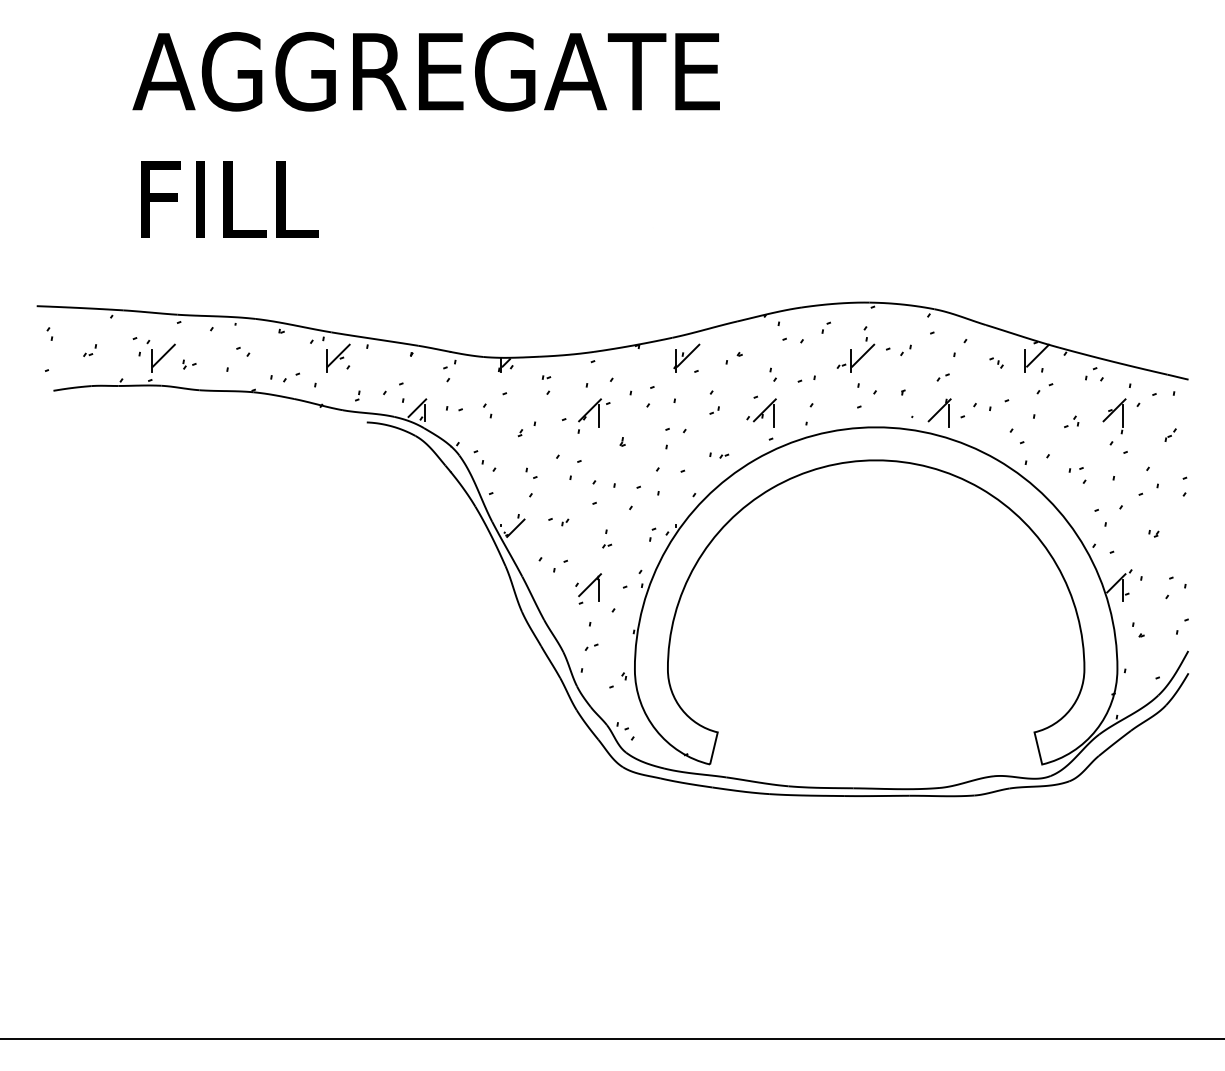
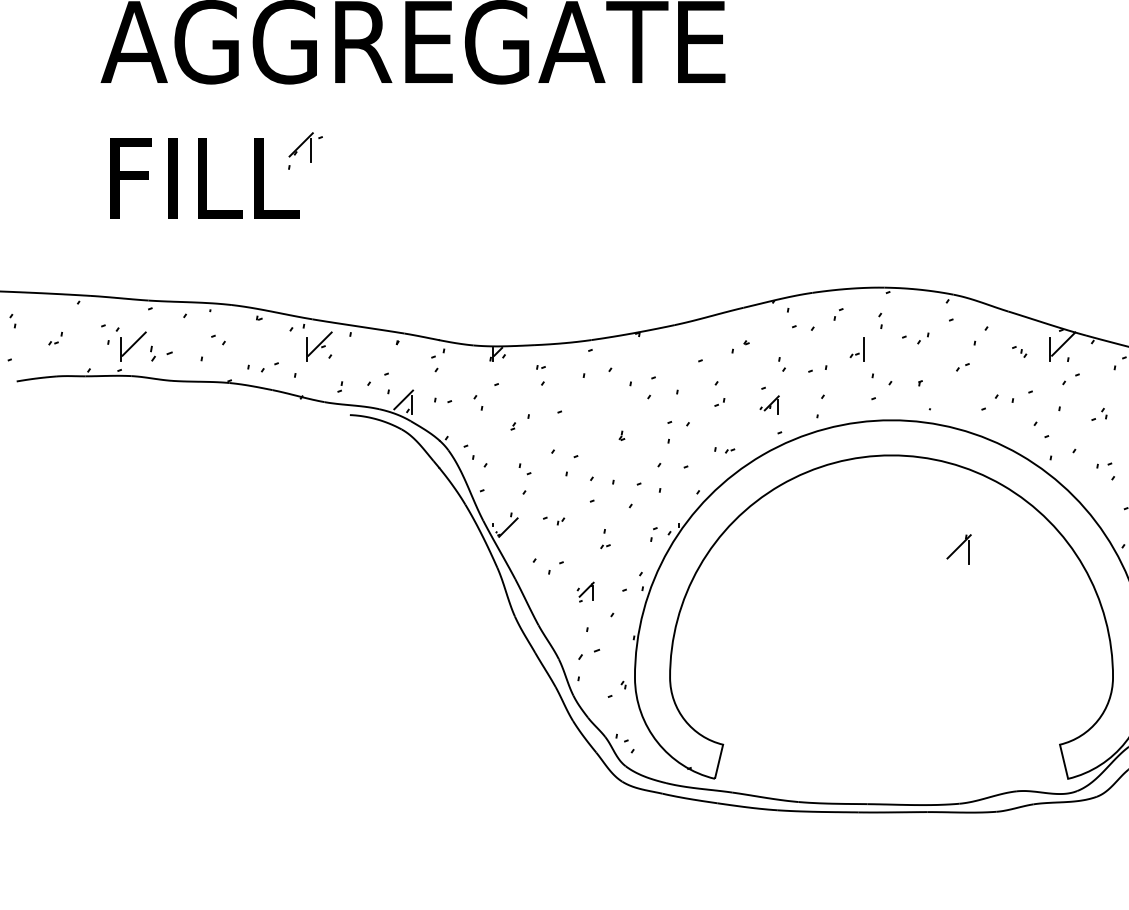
line: (863, 355) -> (878, 343), removed
part: (686, 357) -> (689, 346), removed
part: (189, 364) -> (161, 353), size x1.6
part: (761, 412) -> (769, 404), size x0.6
part: (939, 412) -> (958, 549), moved
part: (593, 415) -> (304, 150), moved
part: (588, 588) -> (585, 591), size x0.6
part: (591, 646) -> (588, 653), size x1.6

